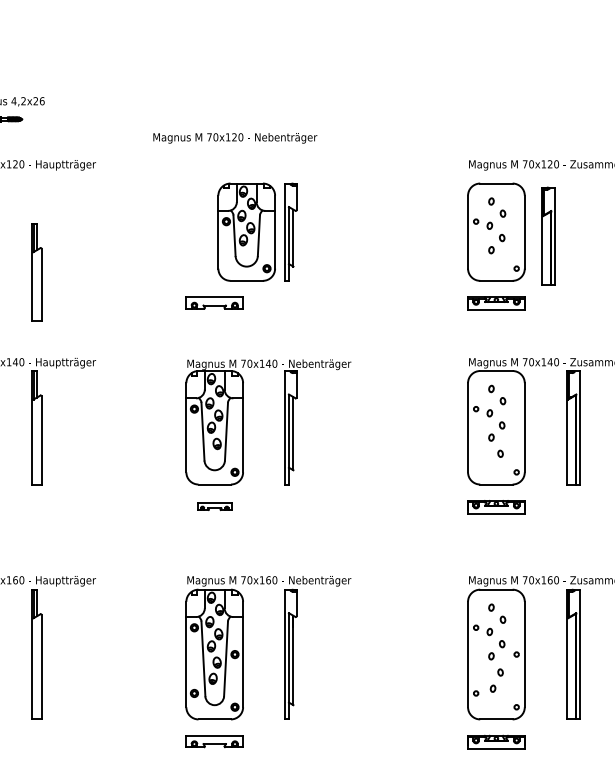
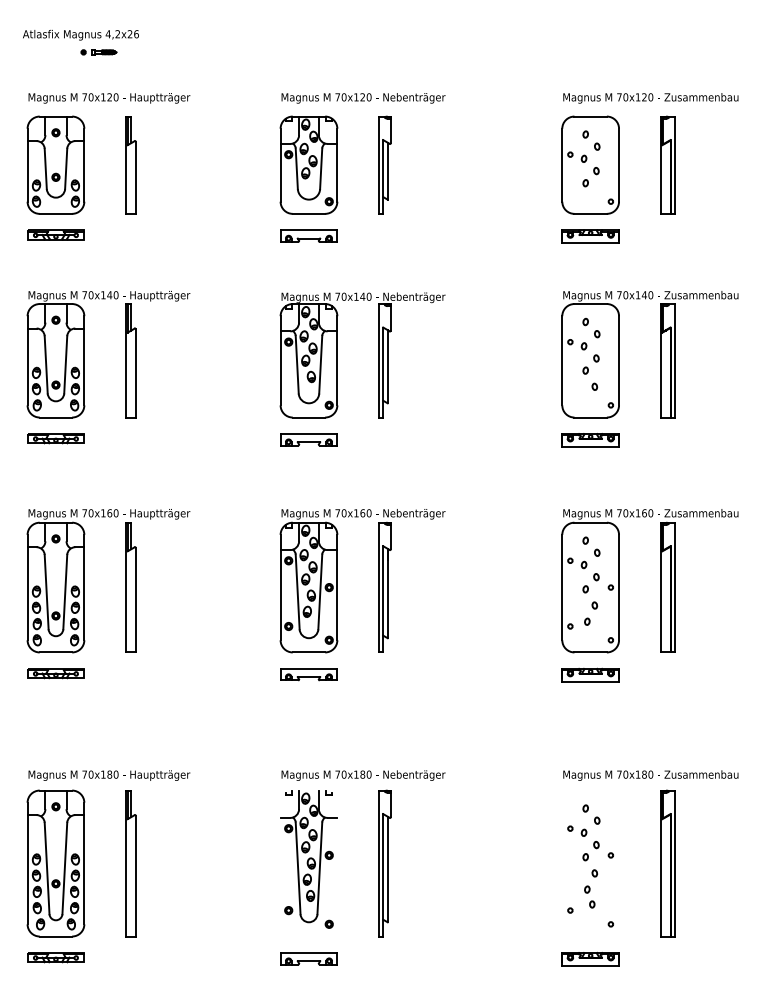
text: (235, 138) -> (363, 98), moved
part: (246, 231) -> (308, 164), moved
part: (548, 235) -> (667, 164), moved
part: (36, 272) -> (130, 165), moved
part: (214, 506) -> (308, 439), size x1.67

